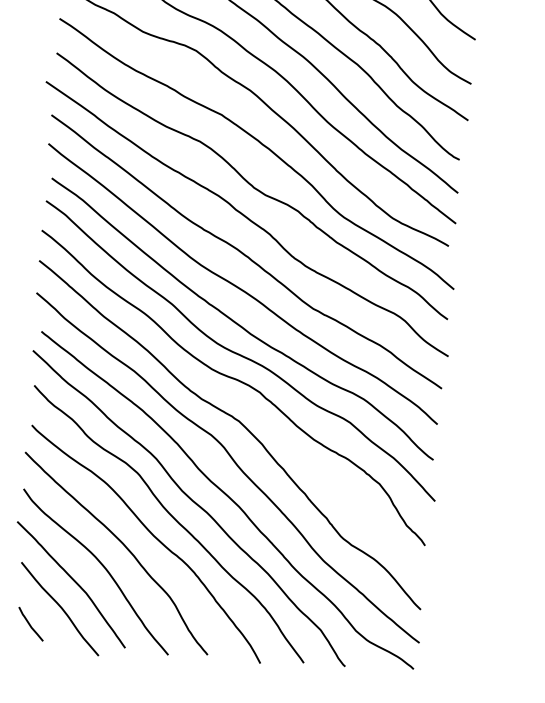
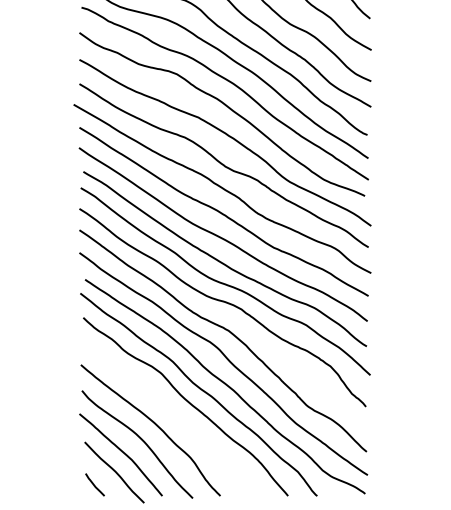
curve: (151, 536) -> (174, 416), removed

